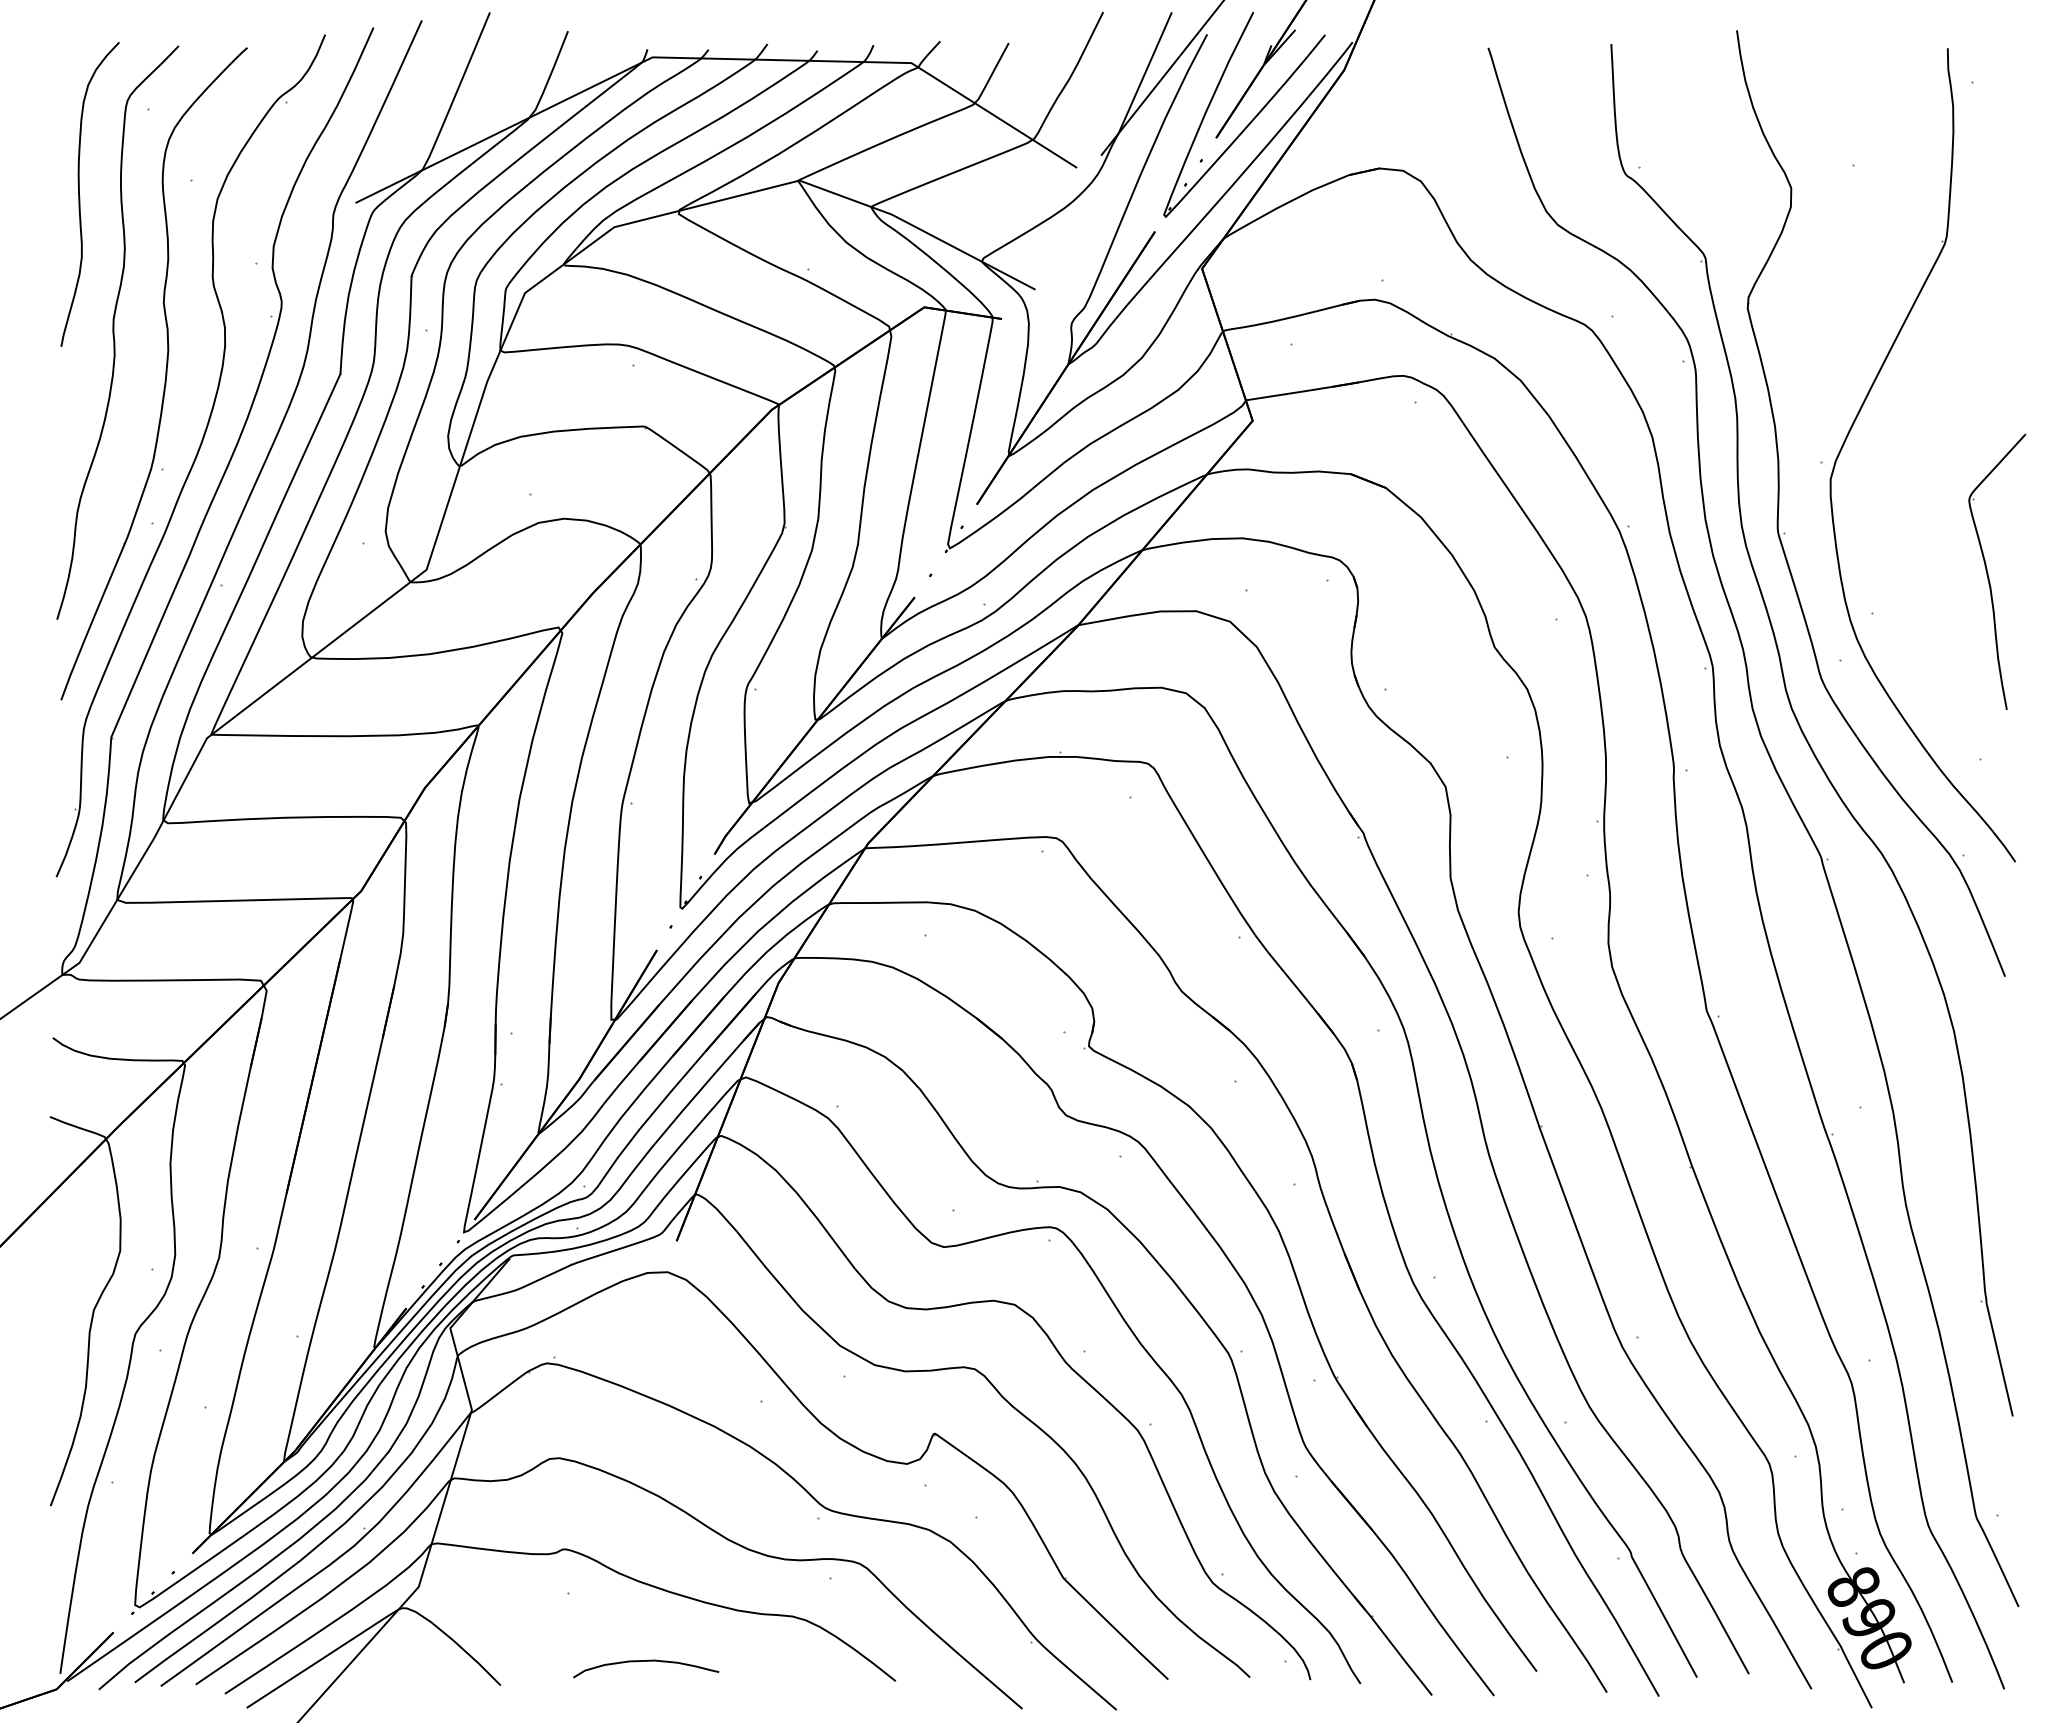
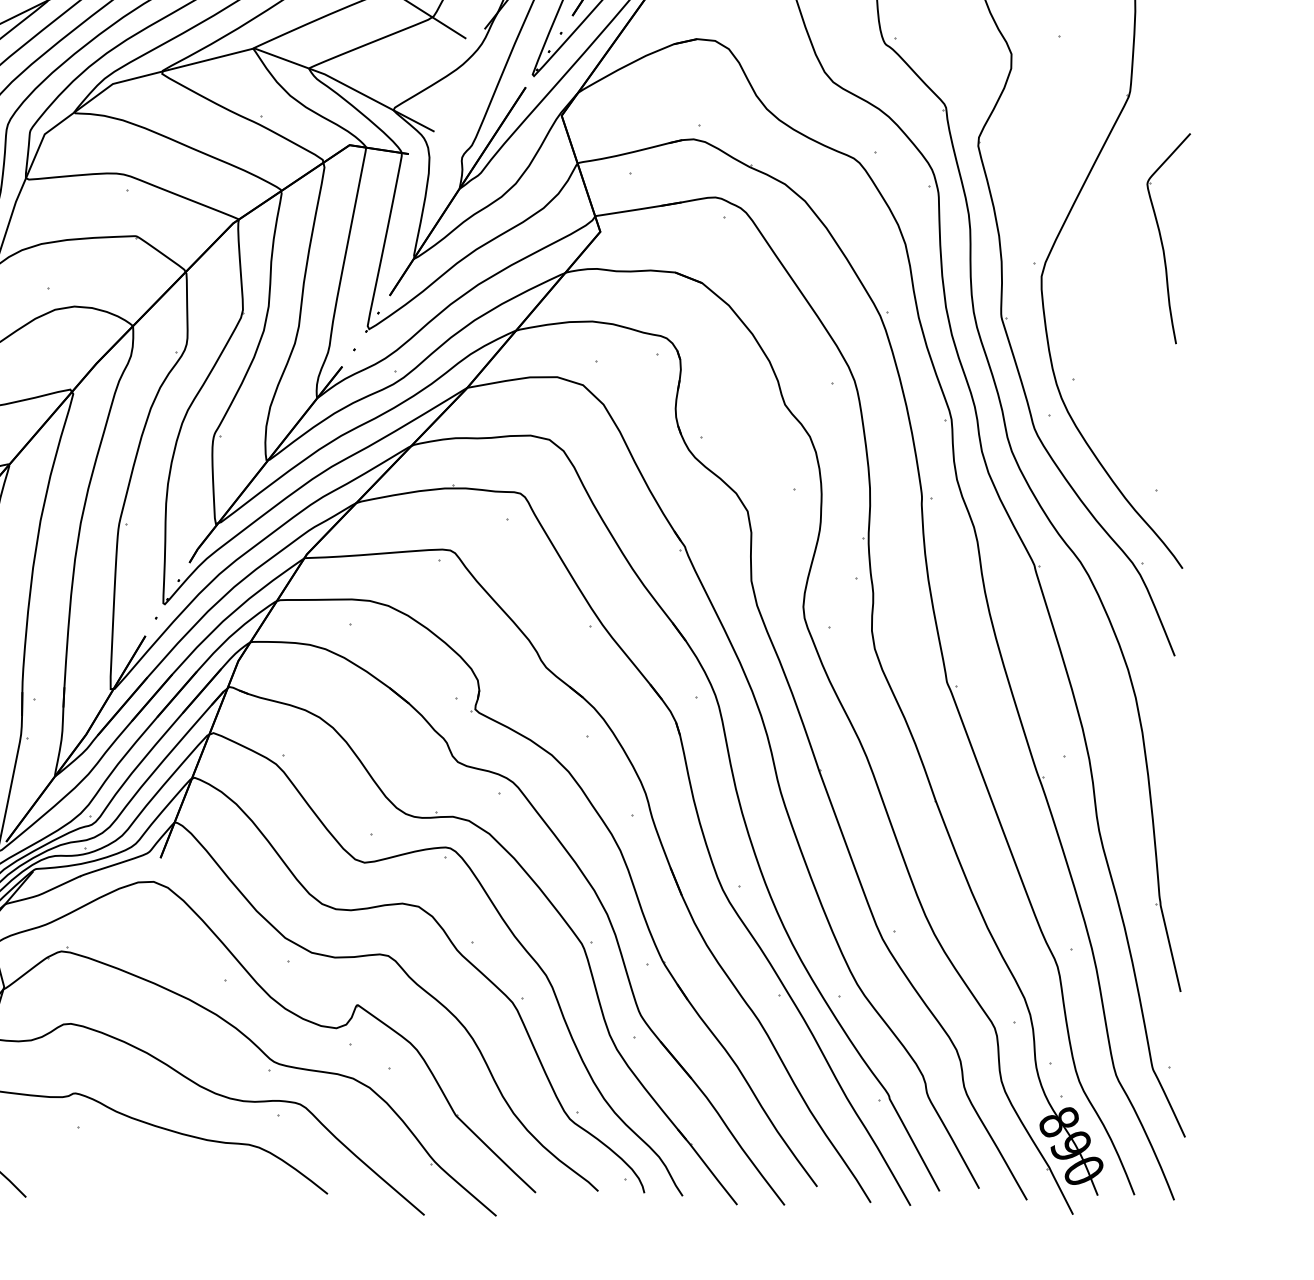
part: (1988, 573) -> (1162, 239), moved
curve: (646, 1661) -> (137, 1179), removed

